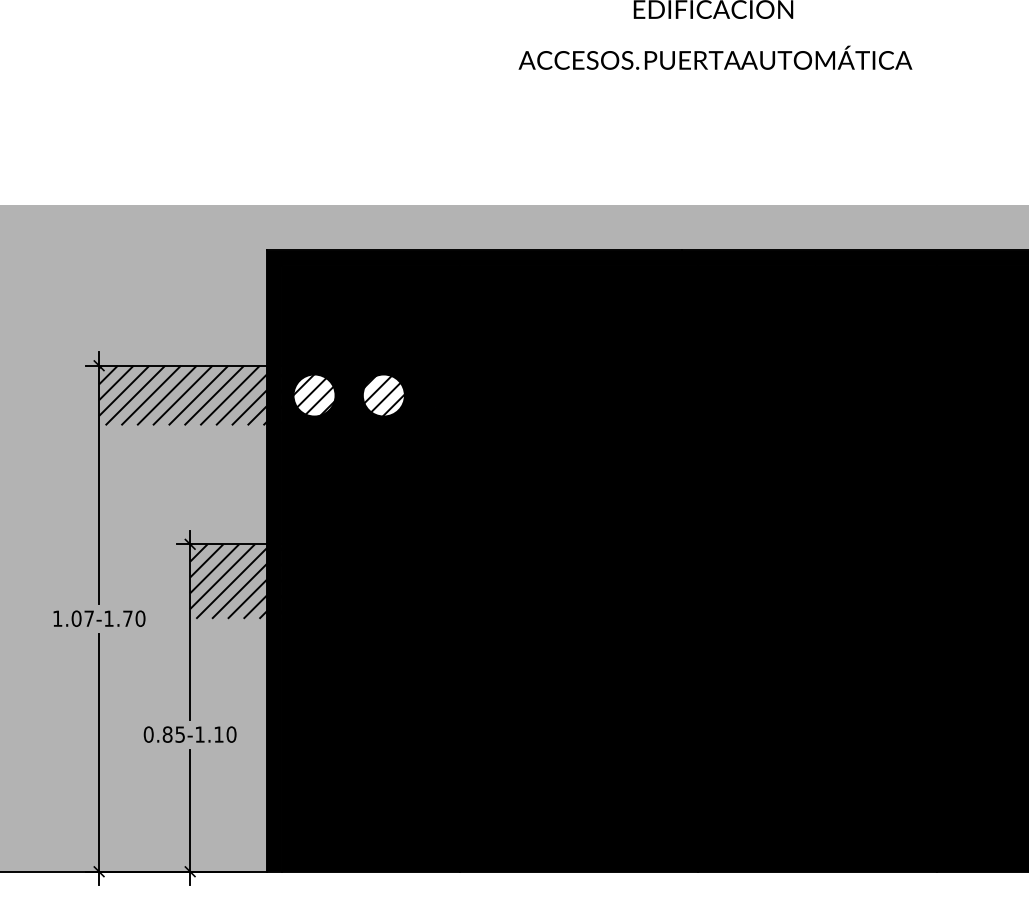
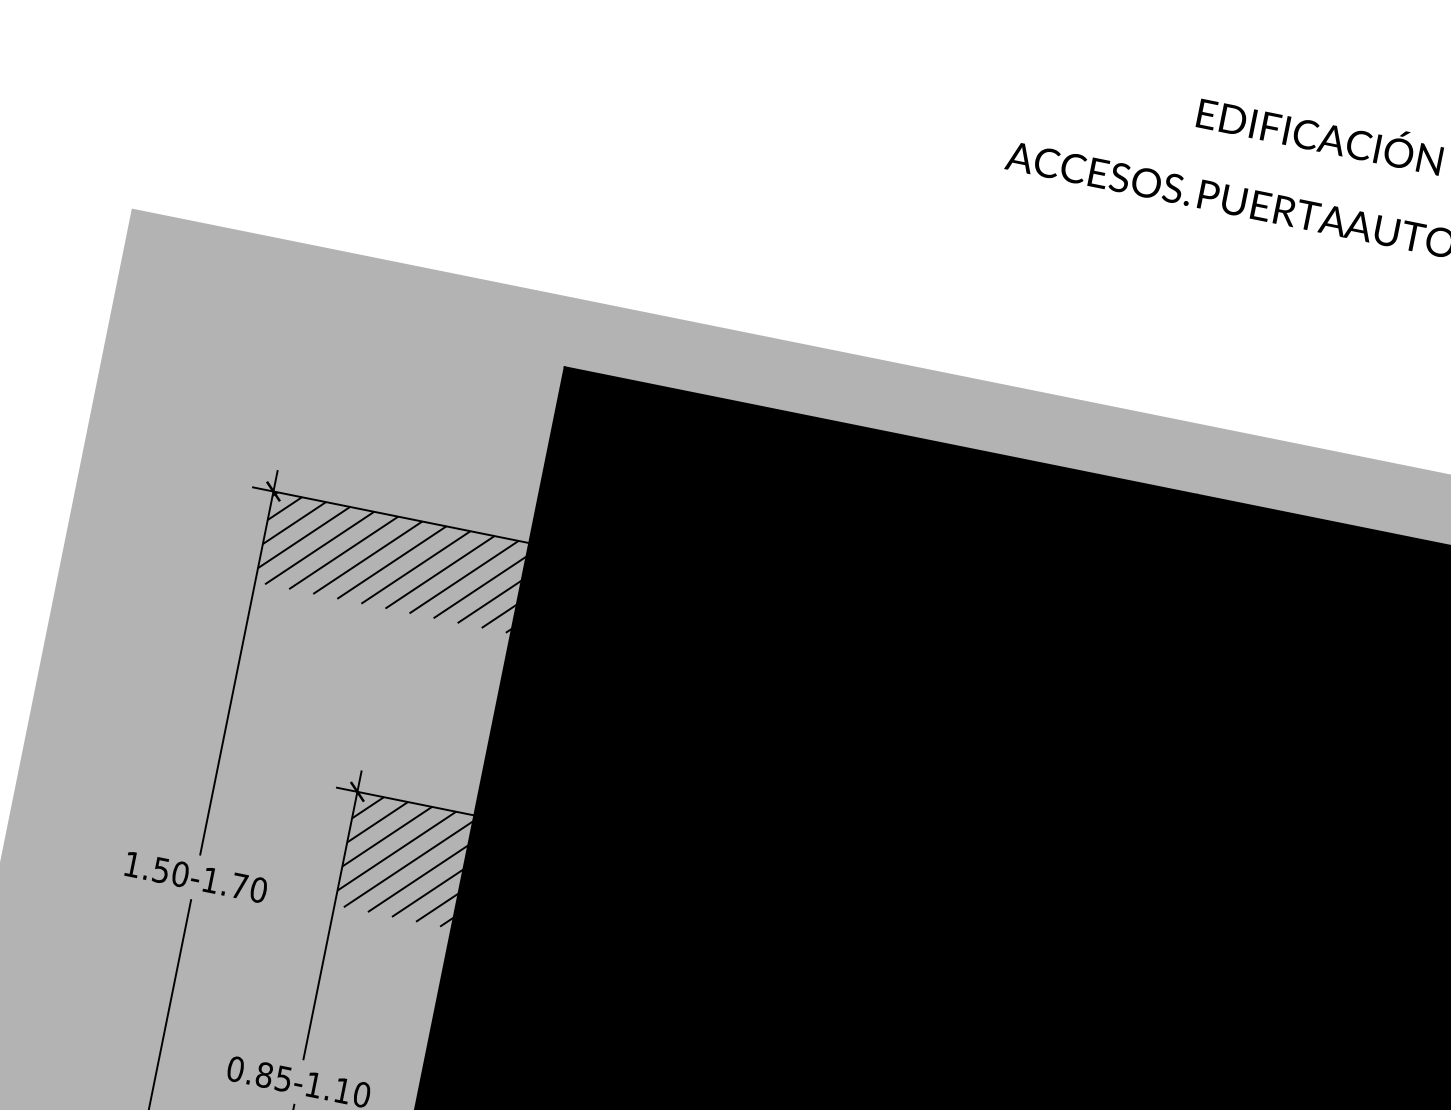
fill: (314, 395) -> (592, 603), added
fill: (383, 395) -> (697, 624), added
text: (82, 618) -> (170, 871), 1.07-1.70 -> 1.50-1.70

